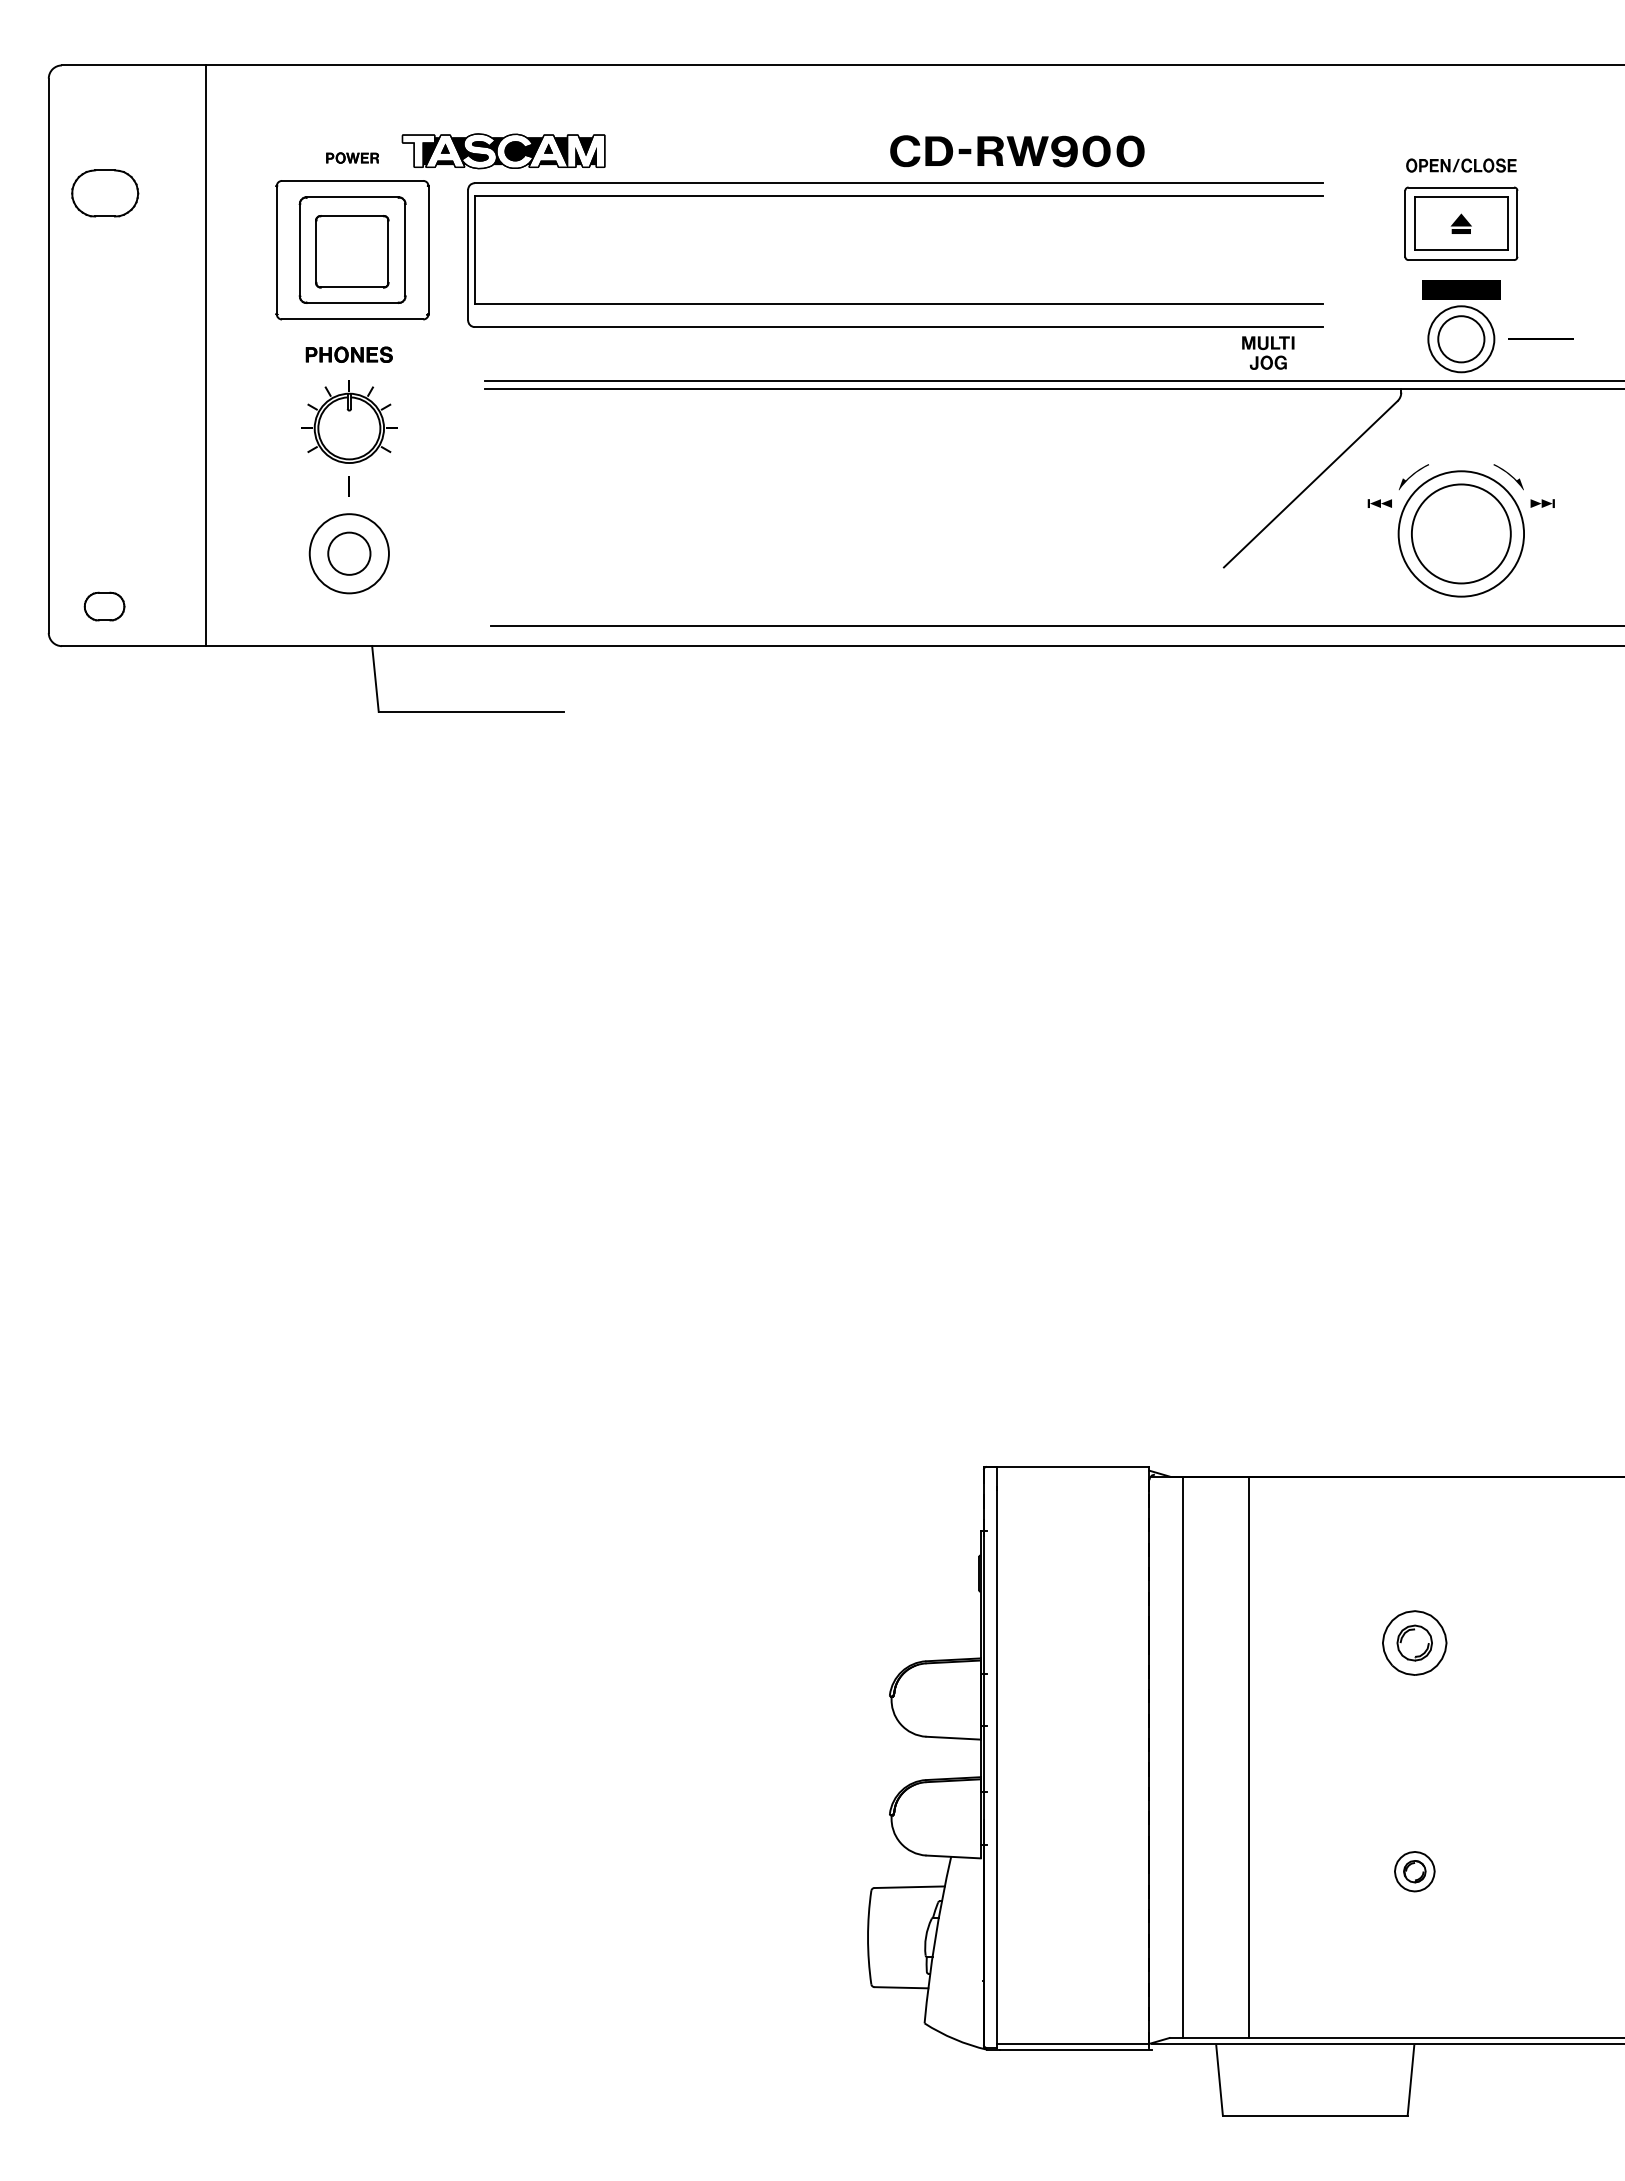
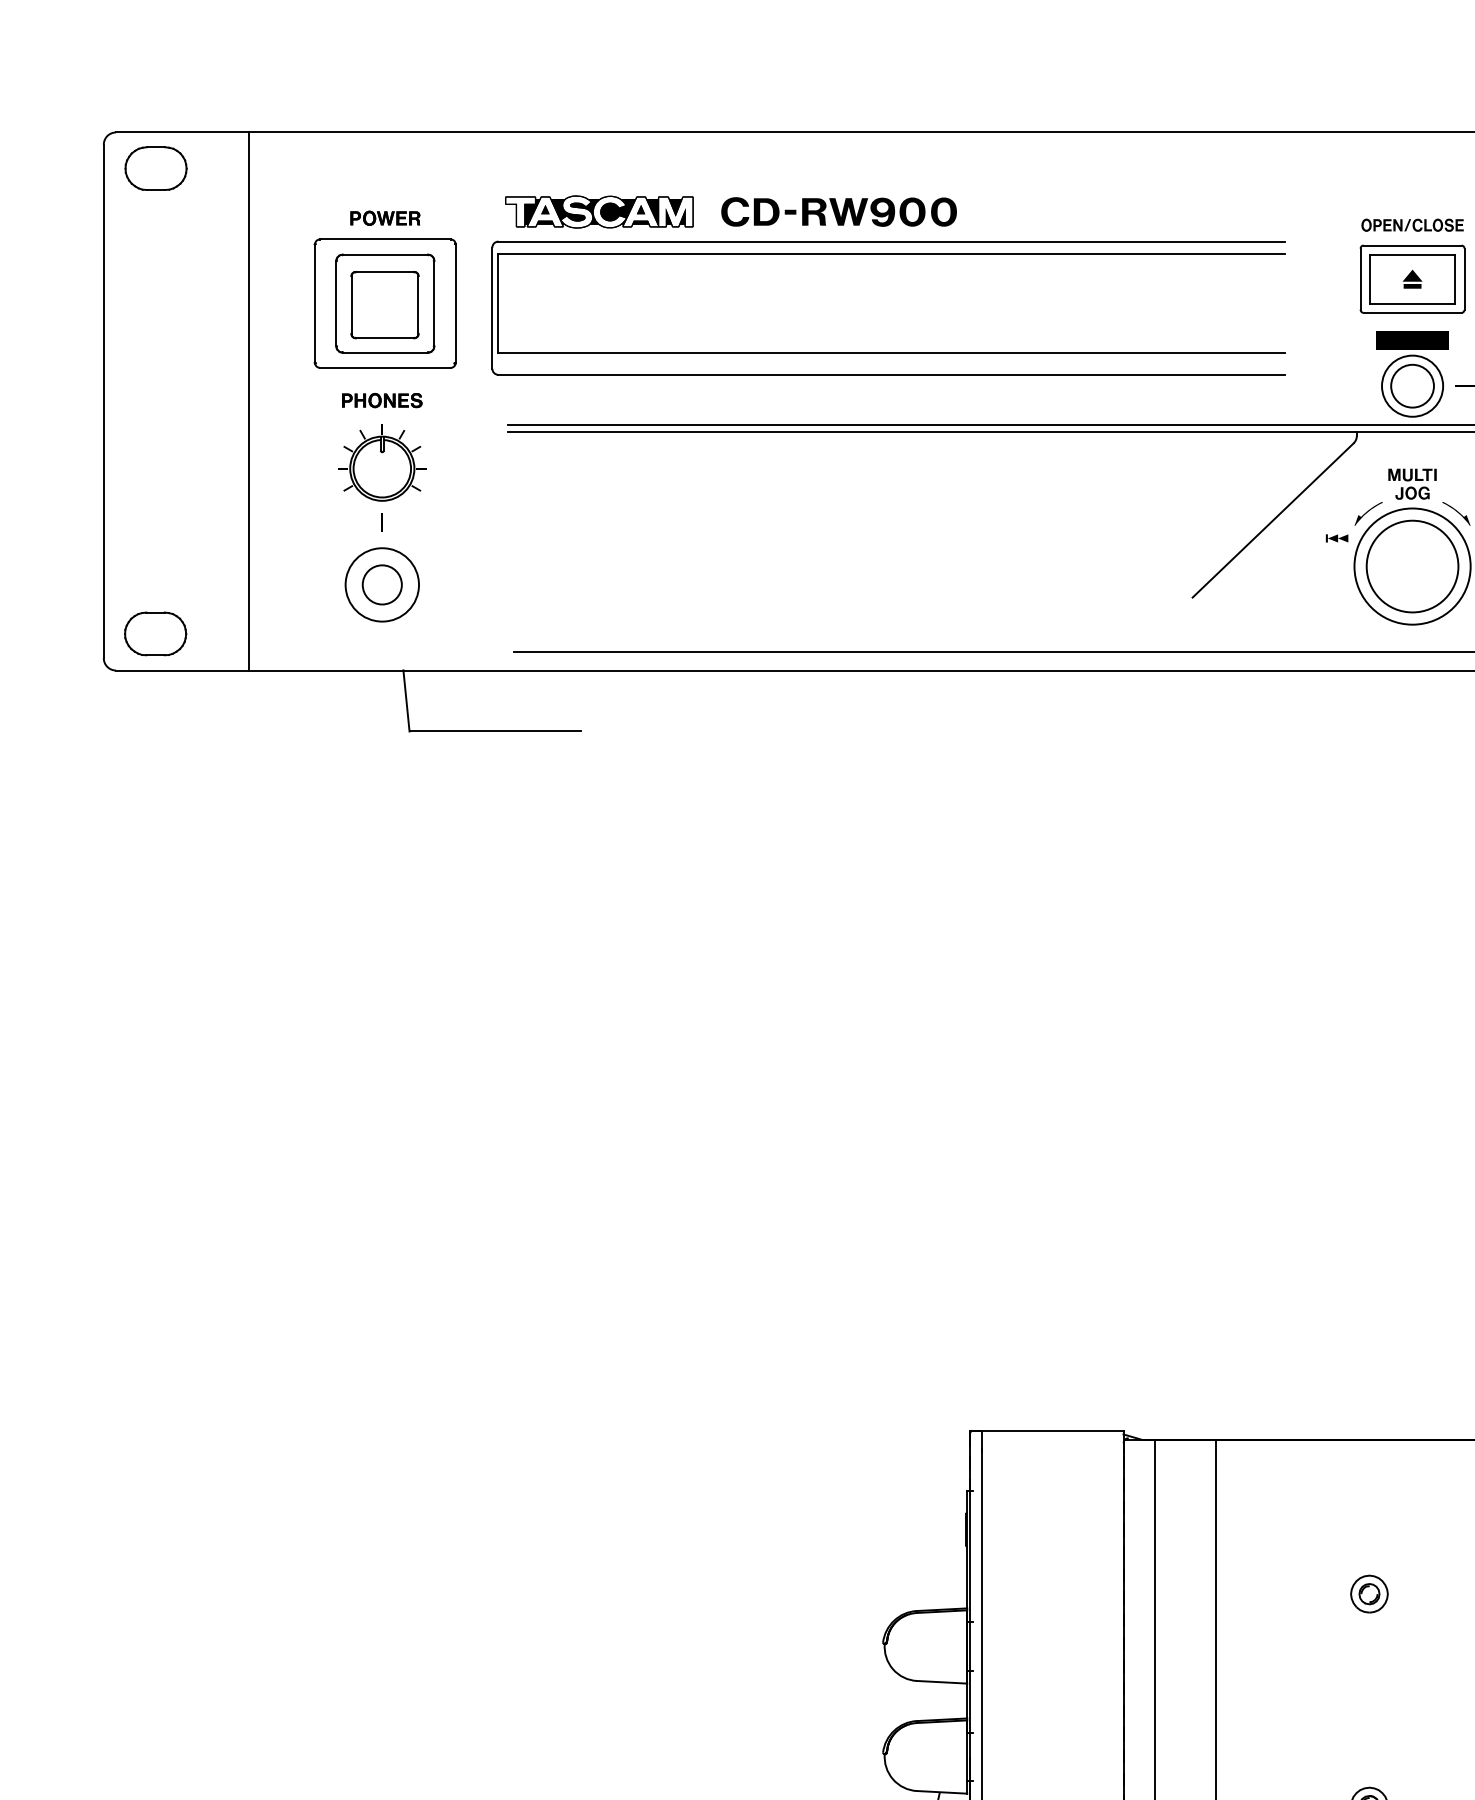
part: (503, 151) -> (599, 212), moved
part: (1017, 151) -> (839, 212), moved
part: (352, 157) -> (385, 217), size x1.43
part: (105, 193) -> (156, 168), moved
part: (1268, 352) -> (1412, 483), moved
part: (104, 606) -> (155, 633), size x1.67
part: (1414, 1642) -> (1369, 1593), size x0.62

